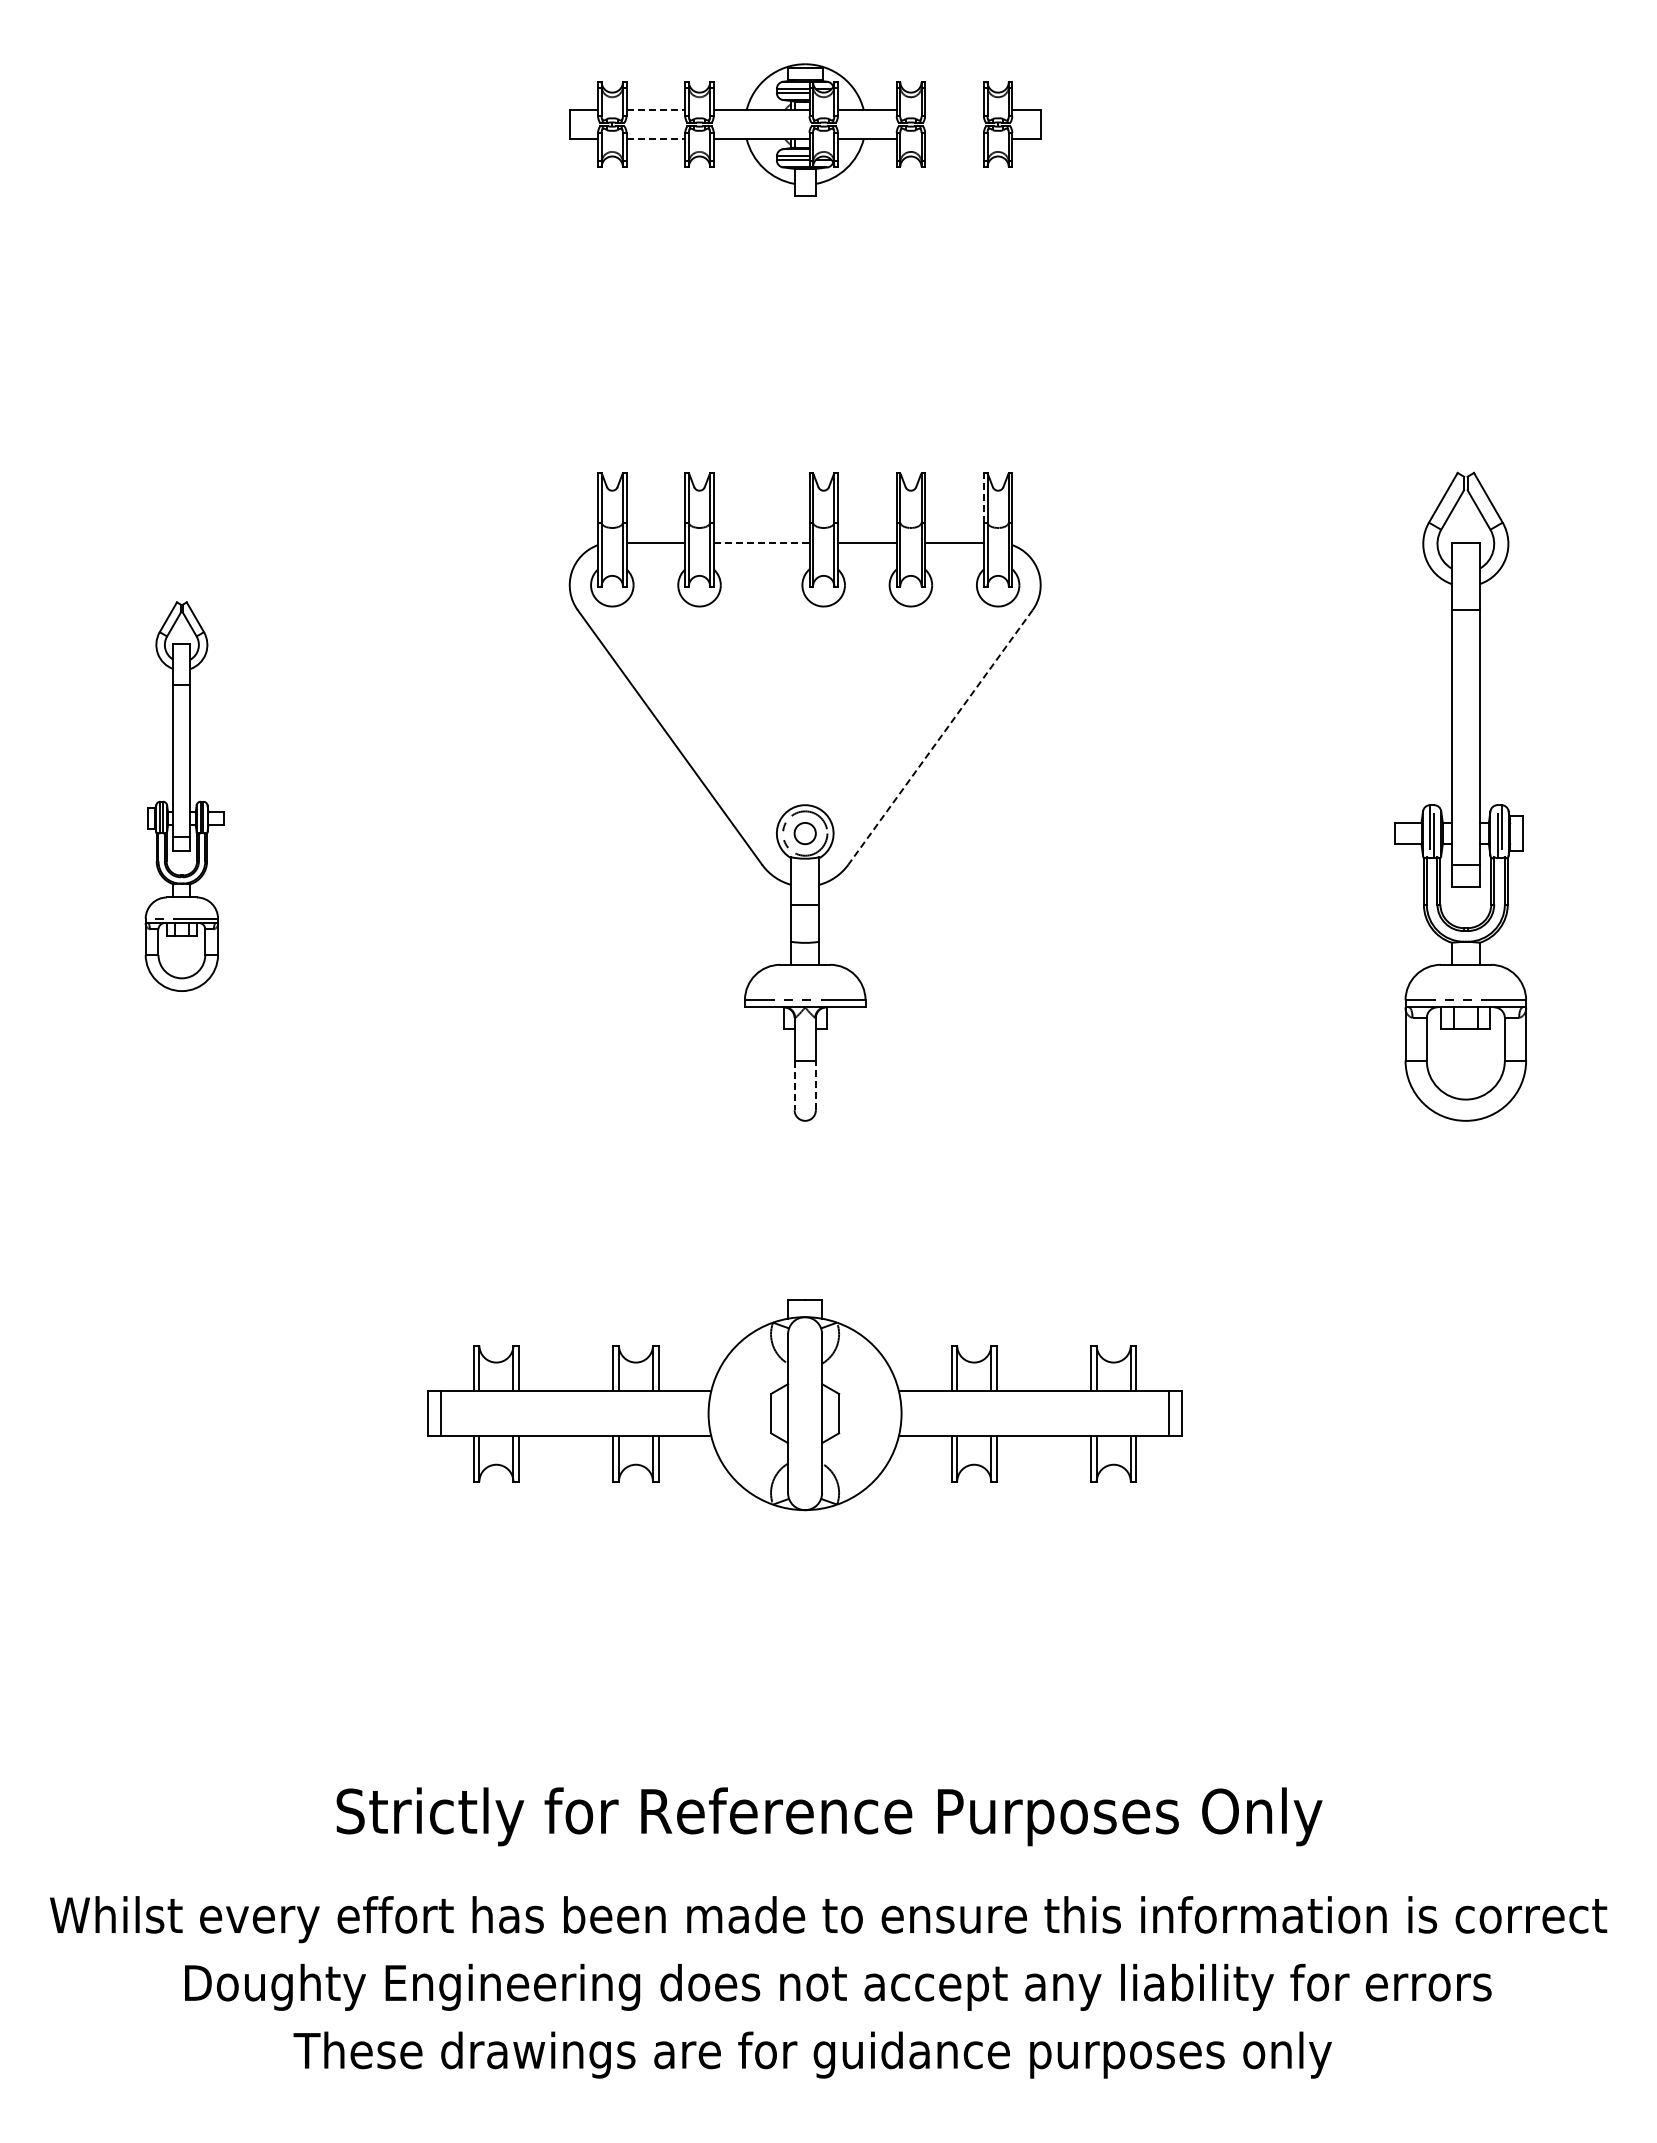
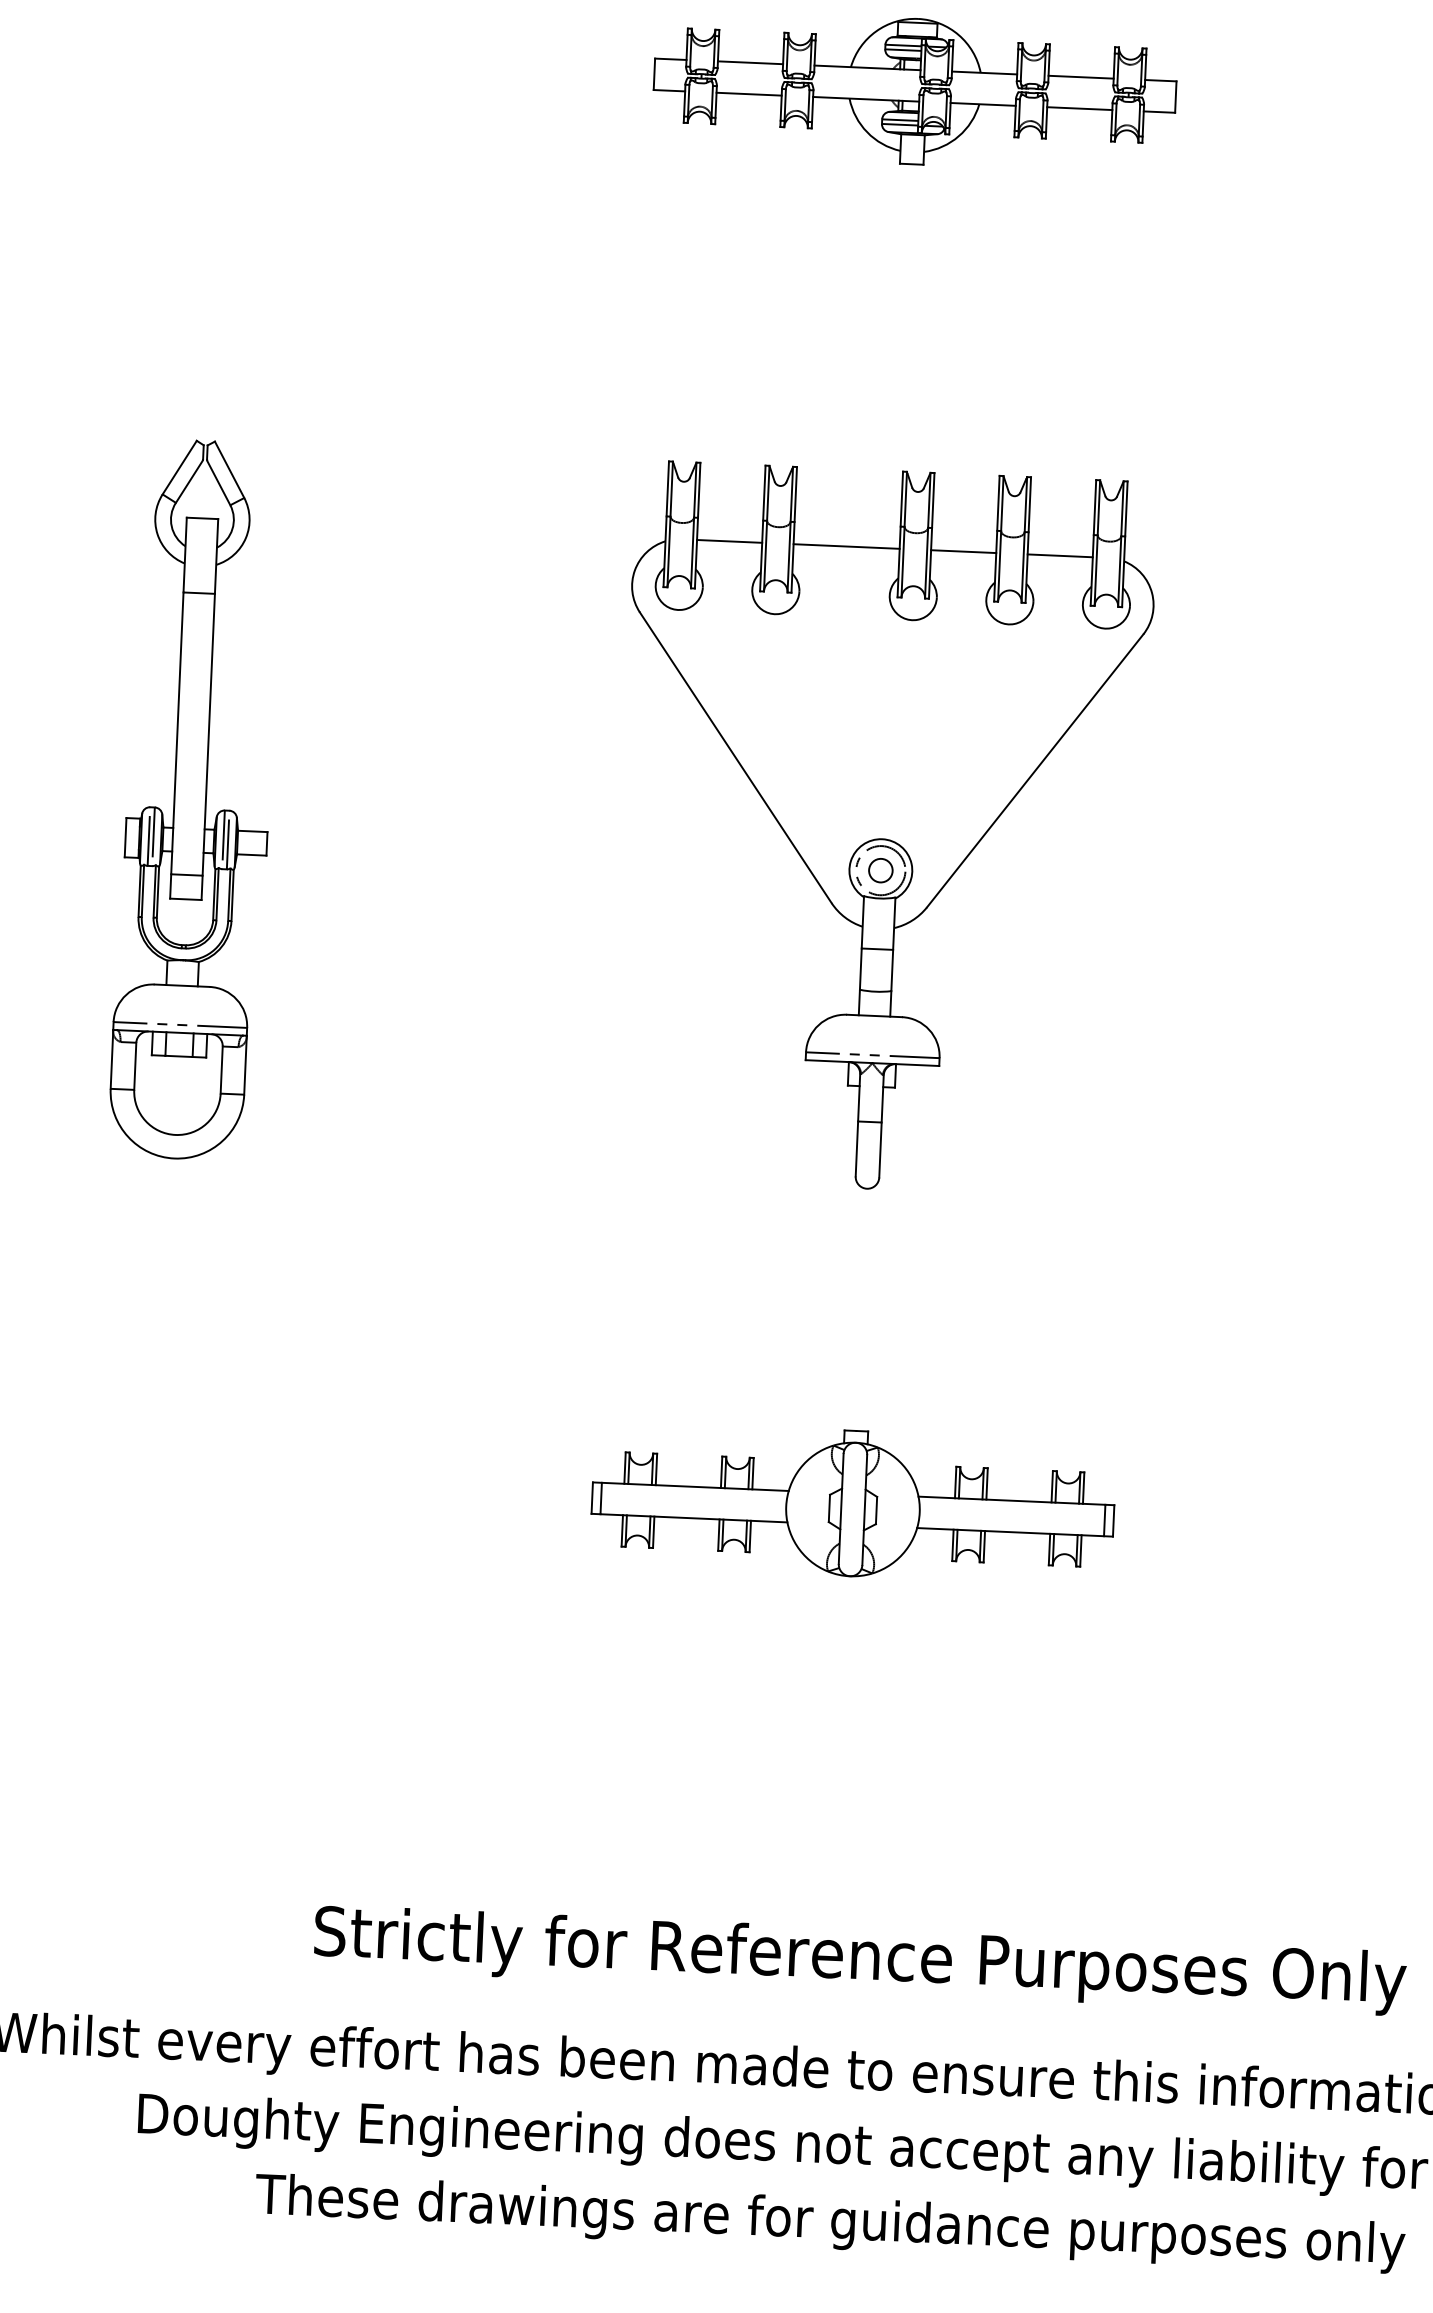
line: (656, 110) -> (751, 62), dashed -> solid
line: (954, 110) -> (1081, 77), added
line: (656, 138) -> (749, 93), dashed -> solid
line: (954, 138) -> (1079, 108), added
line: (983, 497) -> (1094, 507), dashed -> solid
line: (761, 542) -> (846, 546), dashed -> solid
line: (940, 737) -> (1035, 770), dashed -> solid
part: (184, 796) -> (195, 799), size x1.67
line: (794, 1085) -> (856, 1149), dashed -> solid
line: (815, 1085) -> (880, 1150), dashed -> solid
part: (805, 1405) -> (853, 1503), size x0.62

